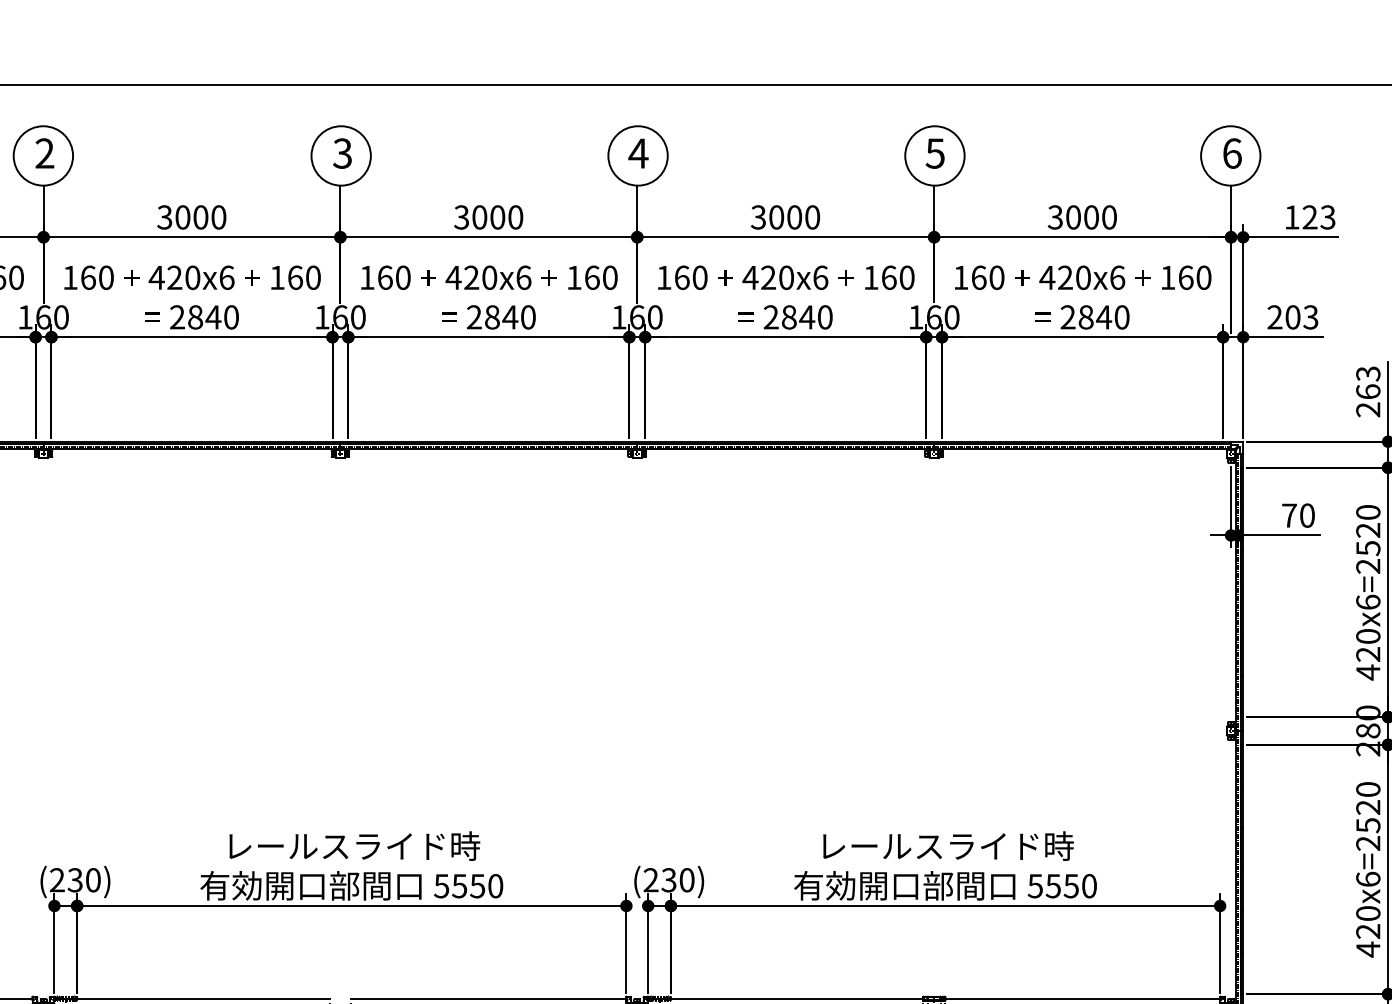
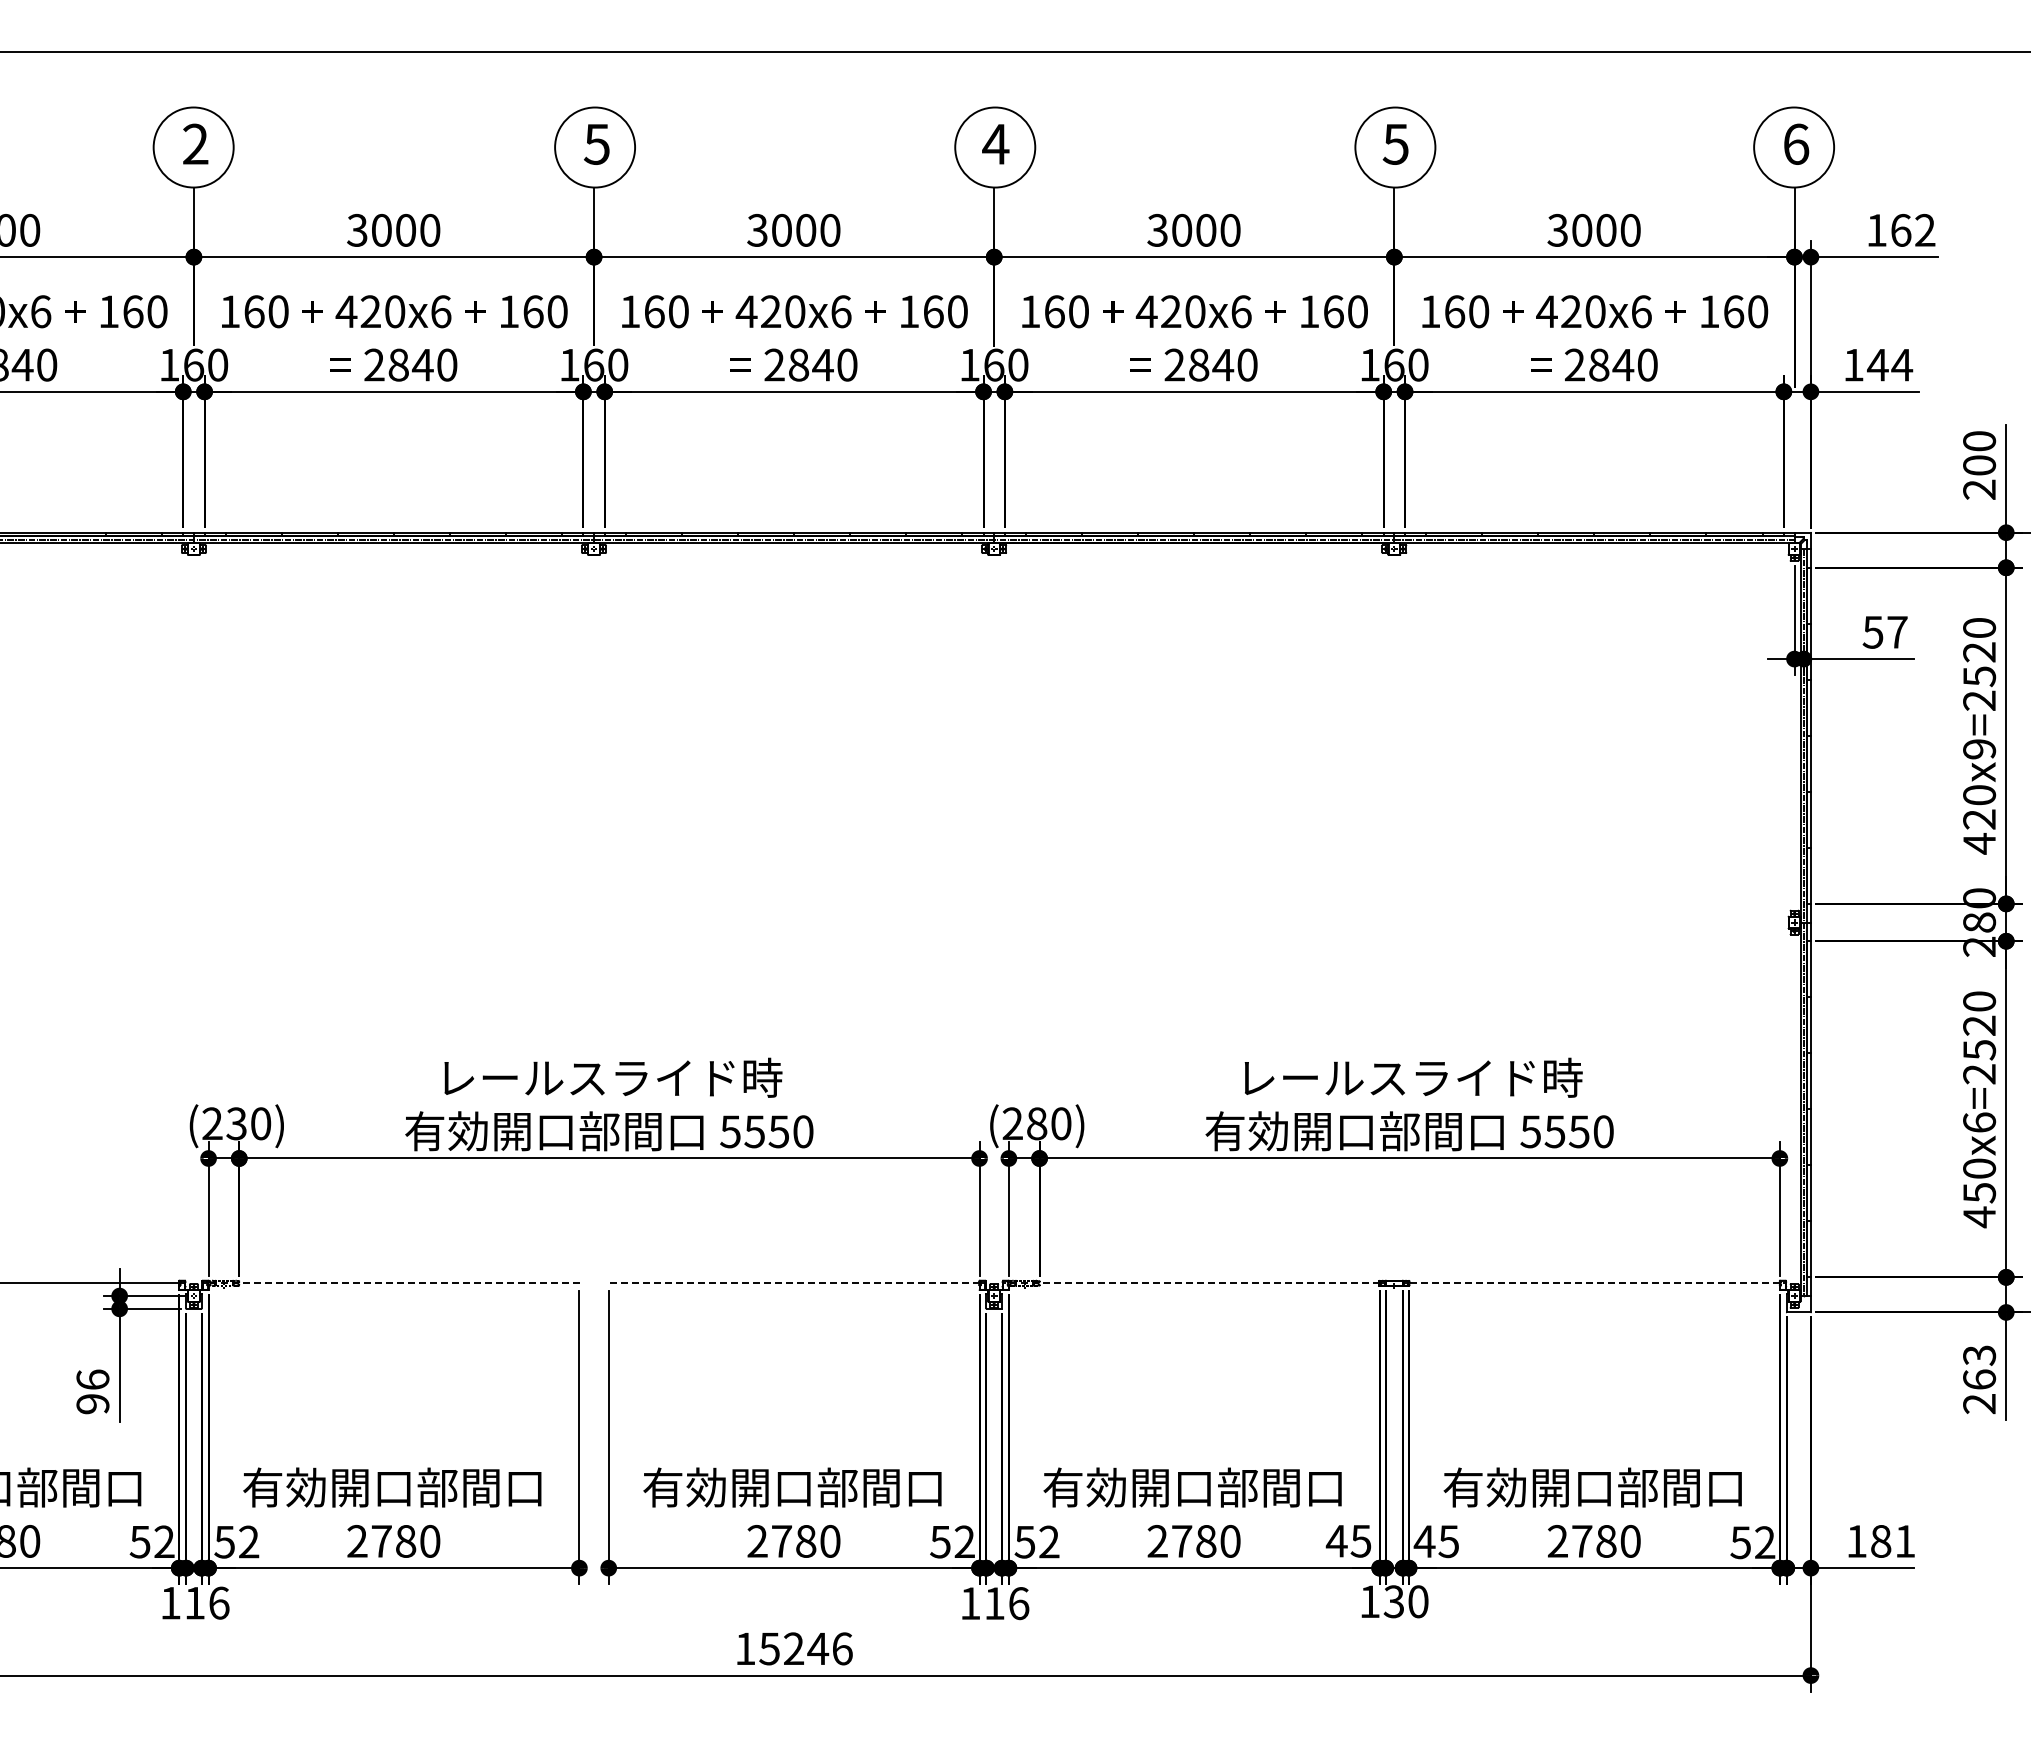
text: (342, 152) -> (596, 143), 3 -> 5
text: (1319, 216) -> (1913, 229), 123 -> 162
text: (1293, 316) -> (1878, 364), 203 -> 144
text: (1368, 382) -> (1979, 453), 263 -> 200
text: (1297, 515) -> (1884, 631), 70 -> 57
text: (1368, 602) -> (1979, 749), 420x6=2520 -> 420x9=2520
text: (668, 880) -> (1036, 1123), (230) -> (280)
text: (1368, 931) -> (1979, 1193), 420x6=2520 -> 450x6=2520
line: (192, 998) -> (394, 1283), solid -> dashed
line: (489, 998) -> (794, 1283), solid -> dashed
line: (785, 998) -> (1194, 1283), solid -> dashed
line: (1082, 998) -> (1594, 1283), solid -> dashed

